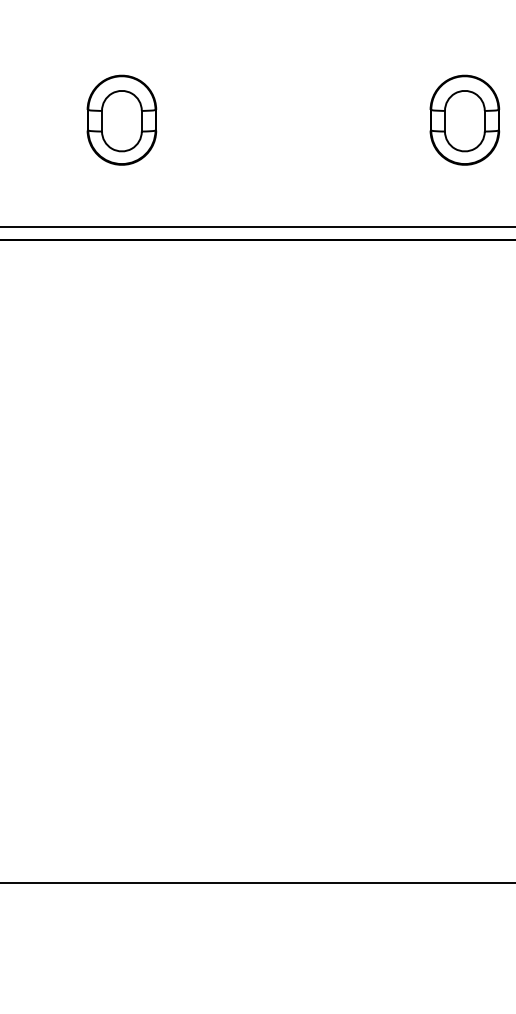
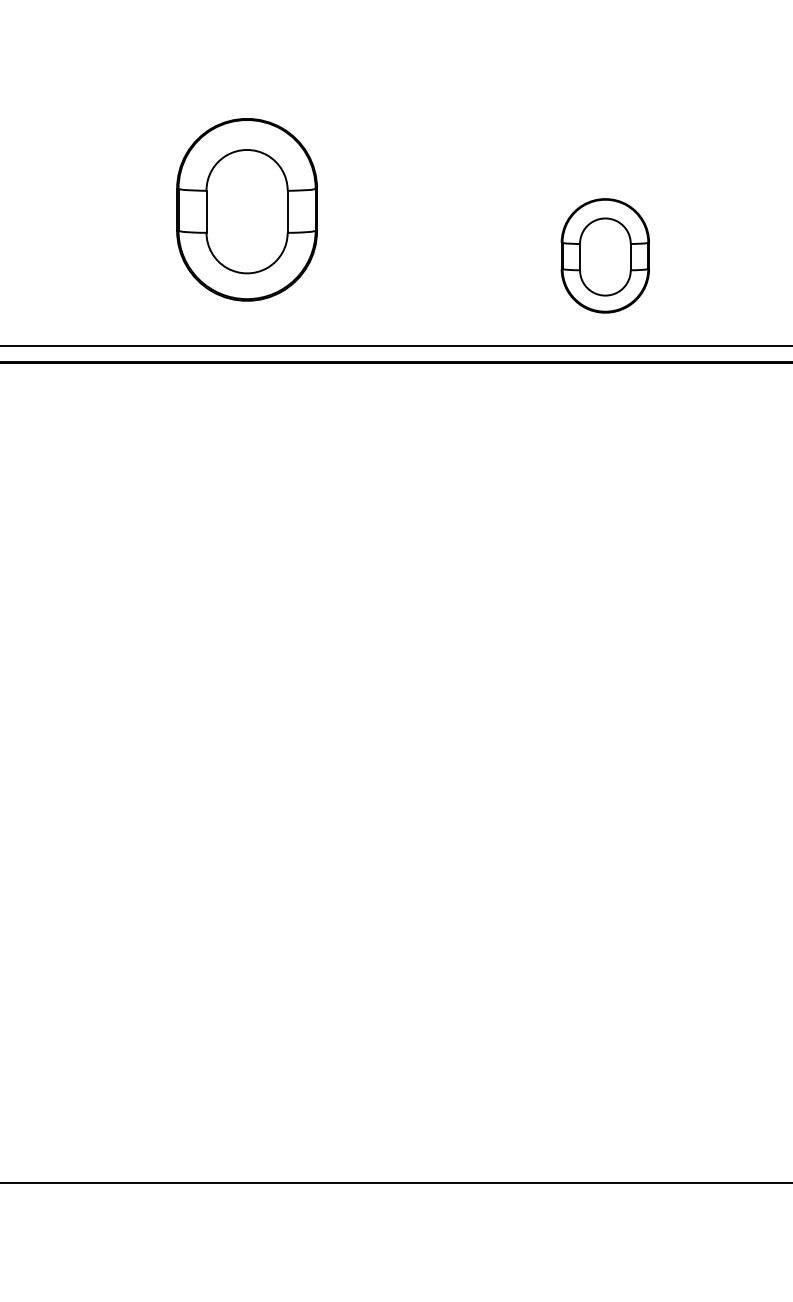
part: (121, 119) -> (246, 209), size x1.6
part: (464, 119) -> (604, 255), moved

